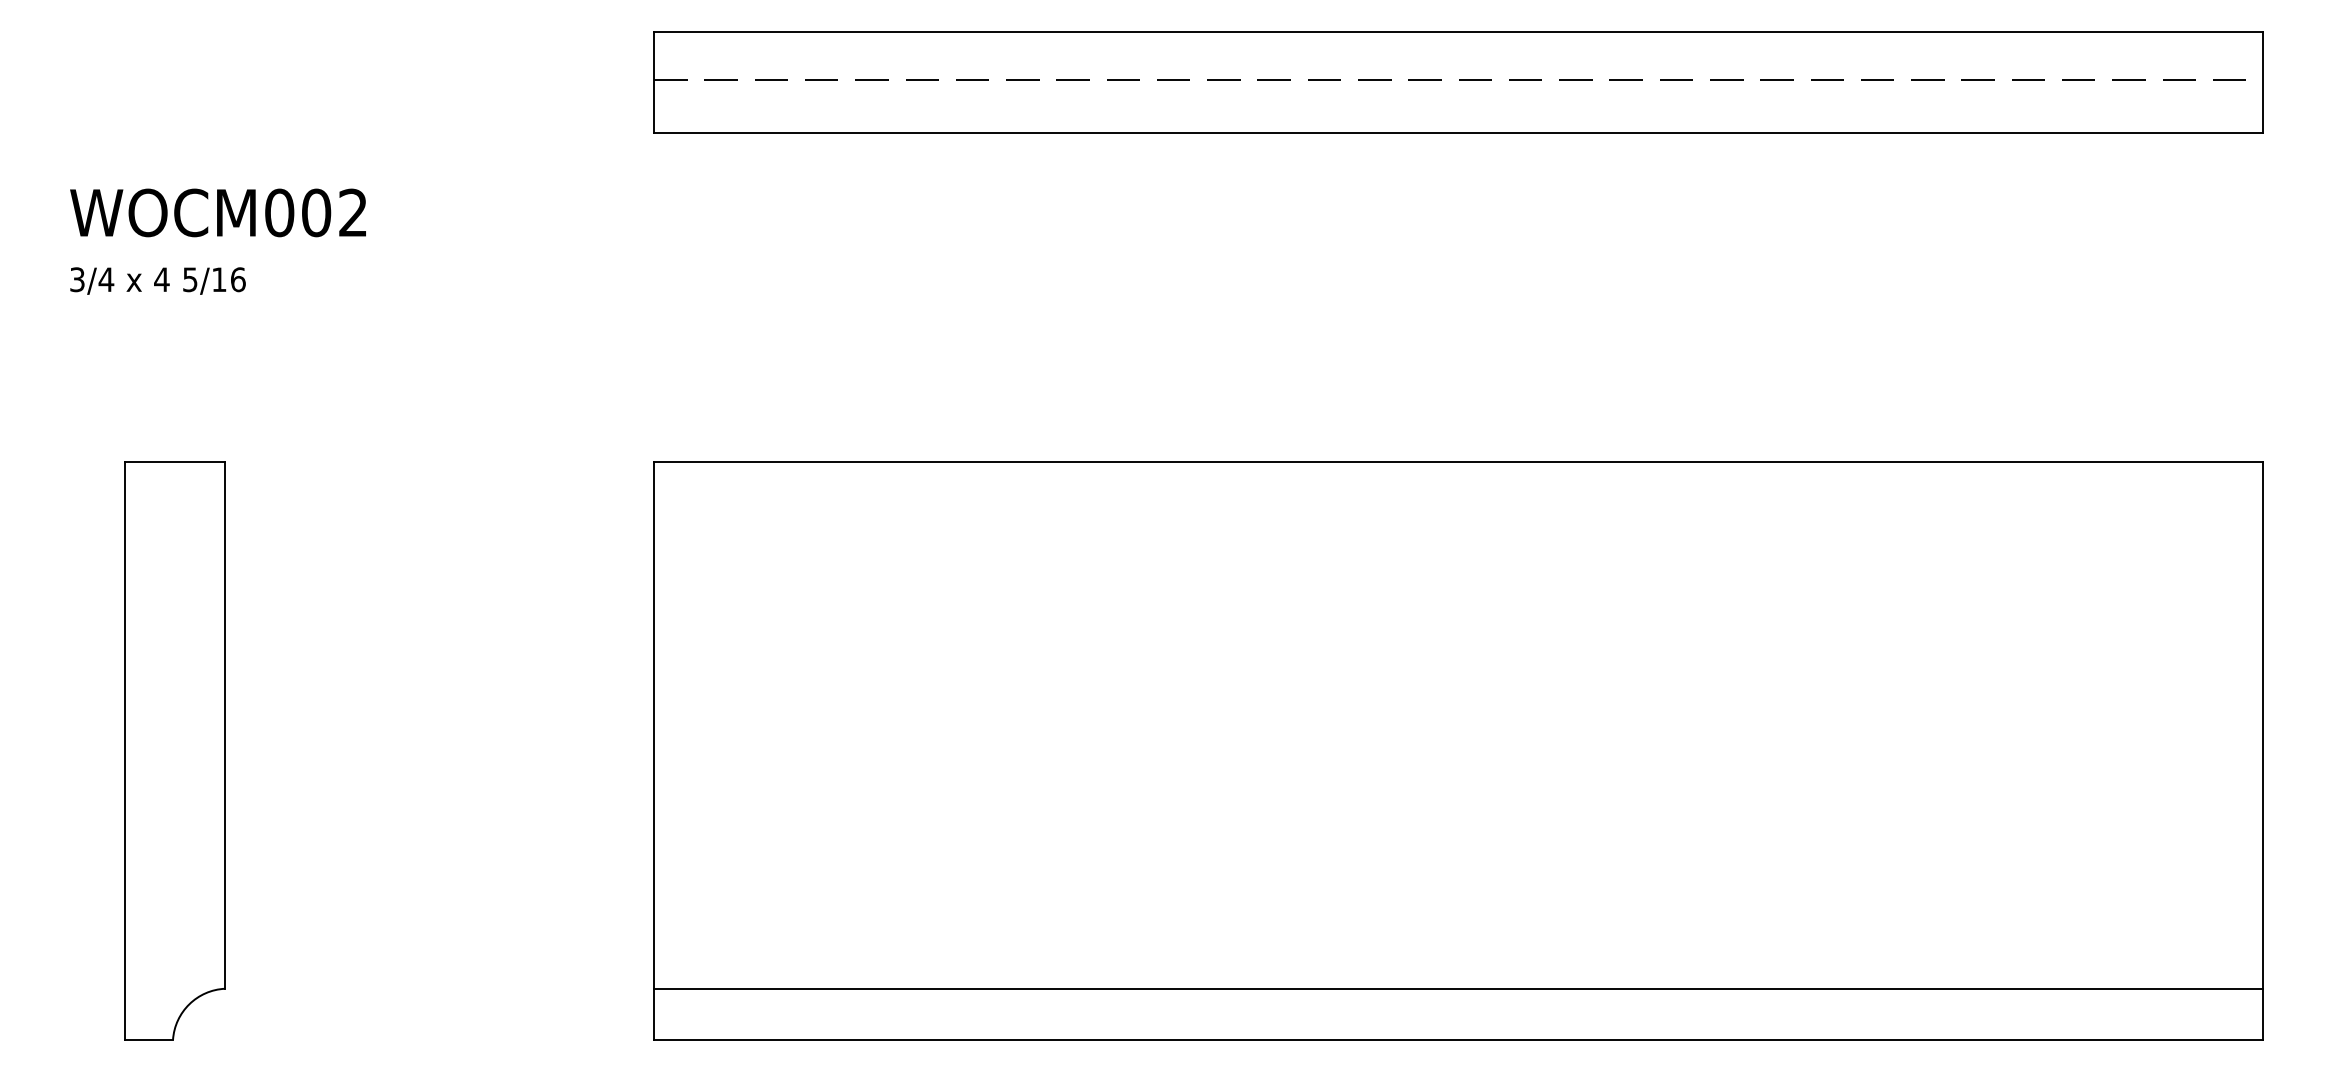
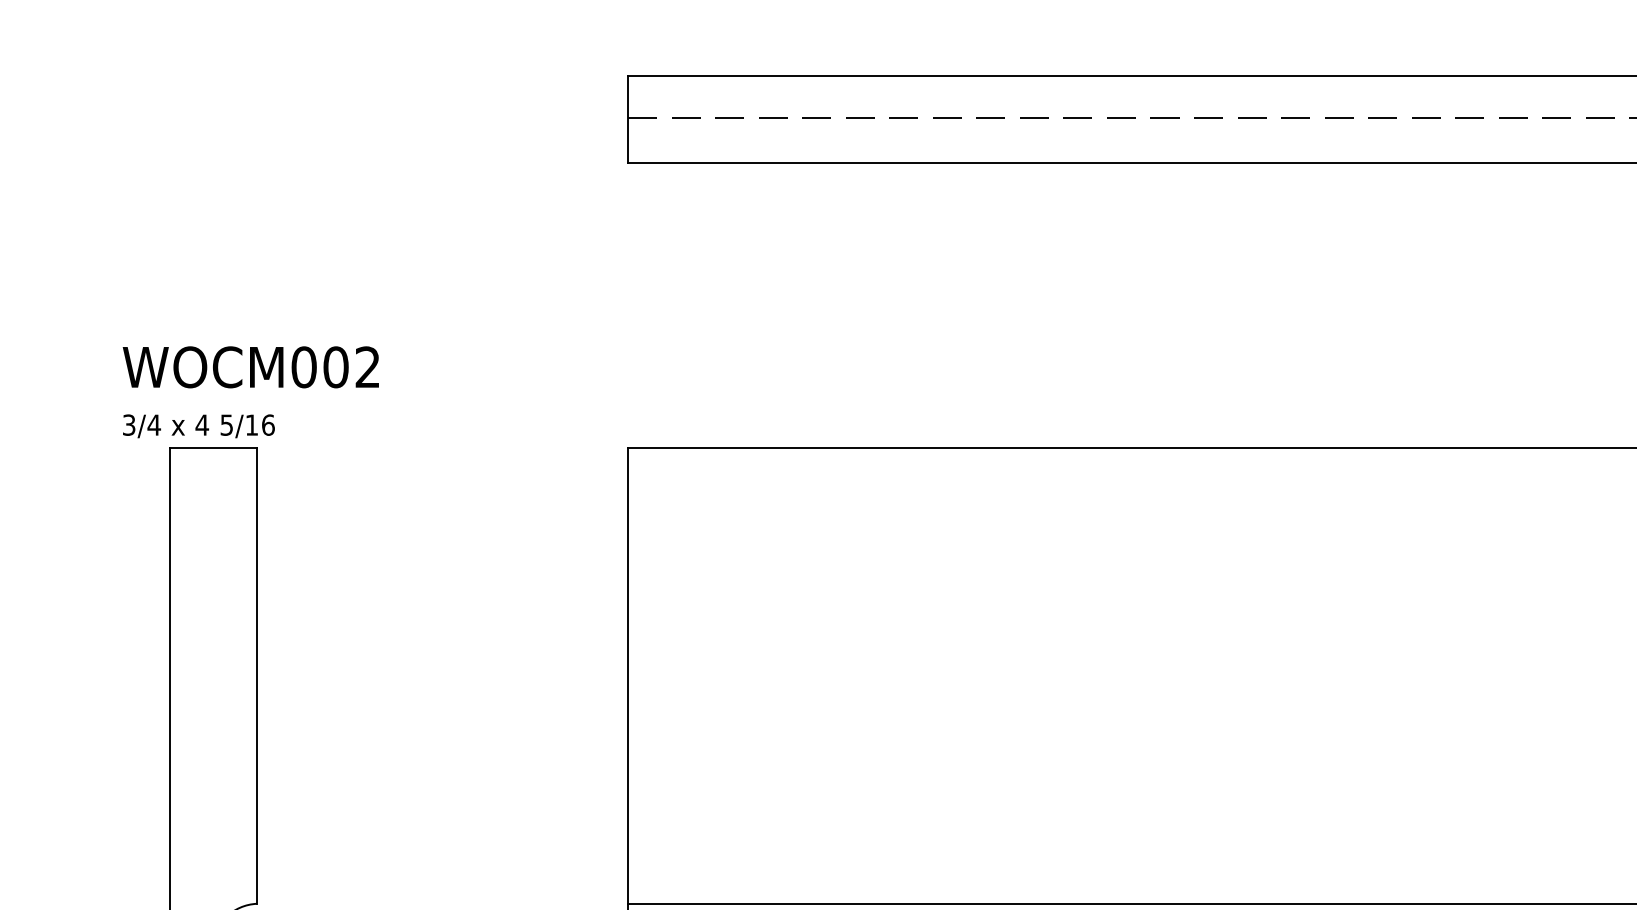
text: (217, 241) -> (250, 392), moved

